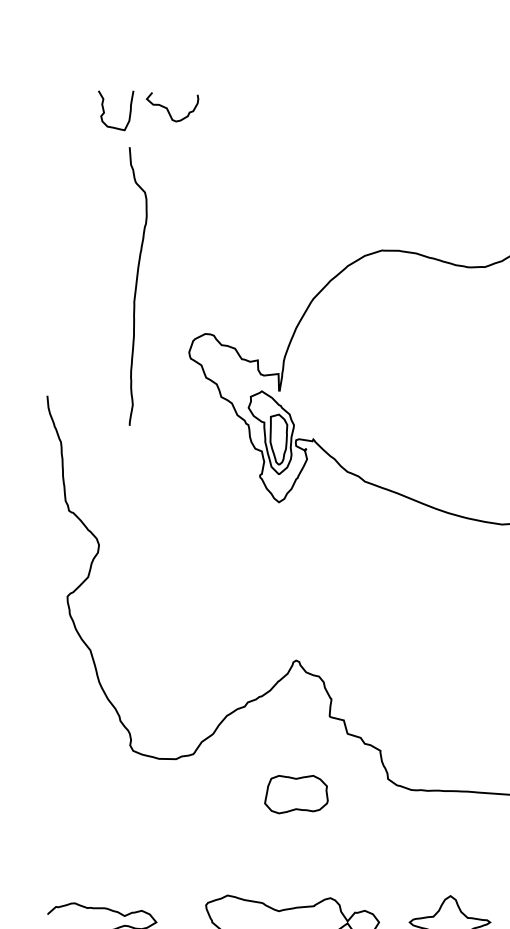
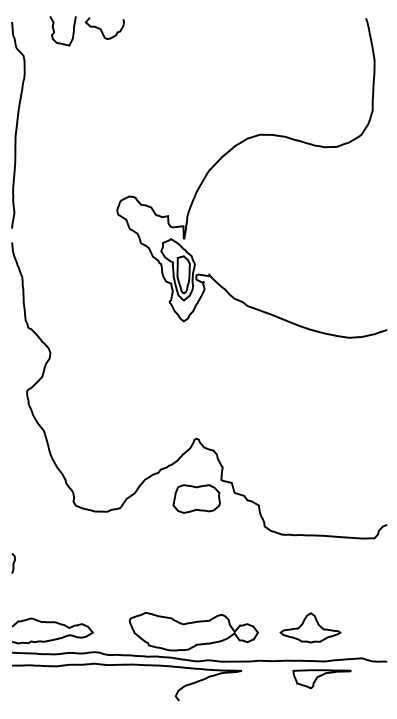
curve: (136, 286) -> (17, 125), moved
part: (296, 793) -> (196, 498), moved
curve: (49, 829) -> (13, 563), added

